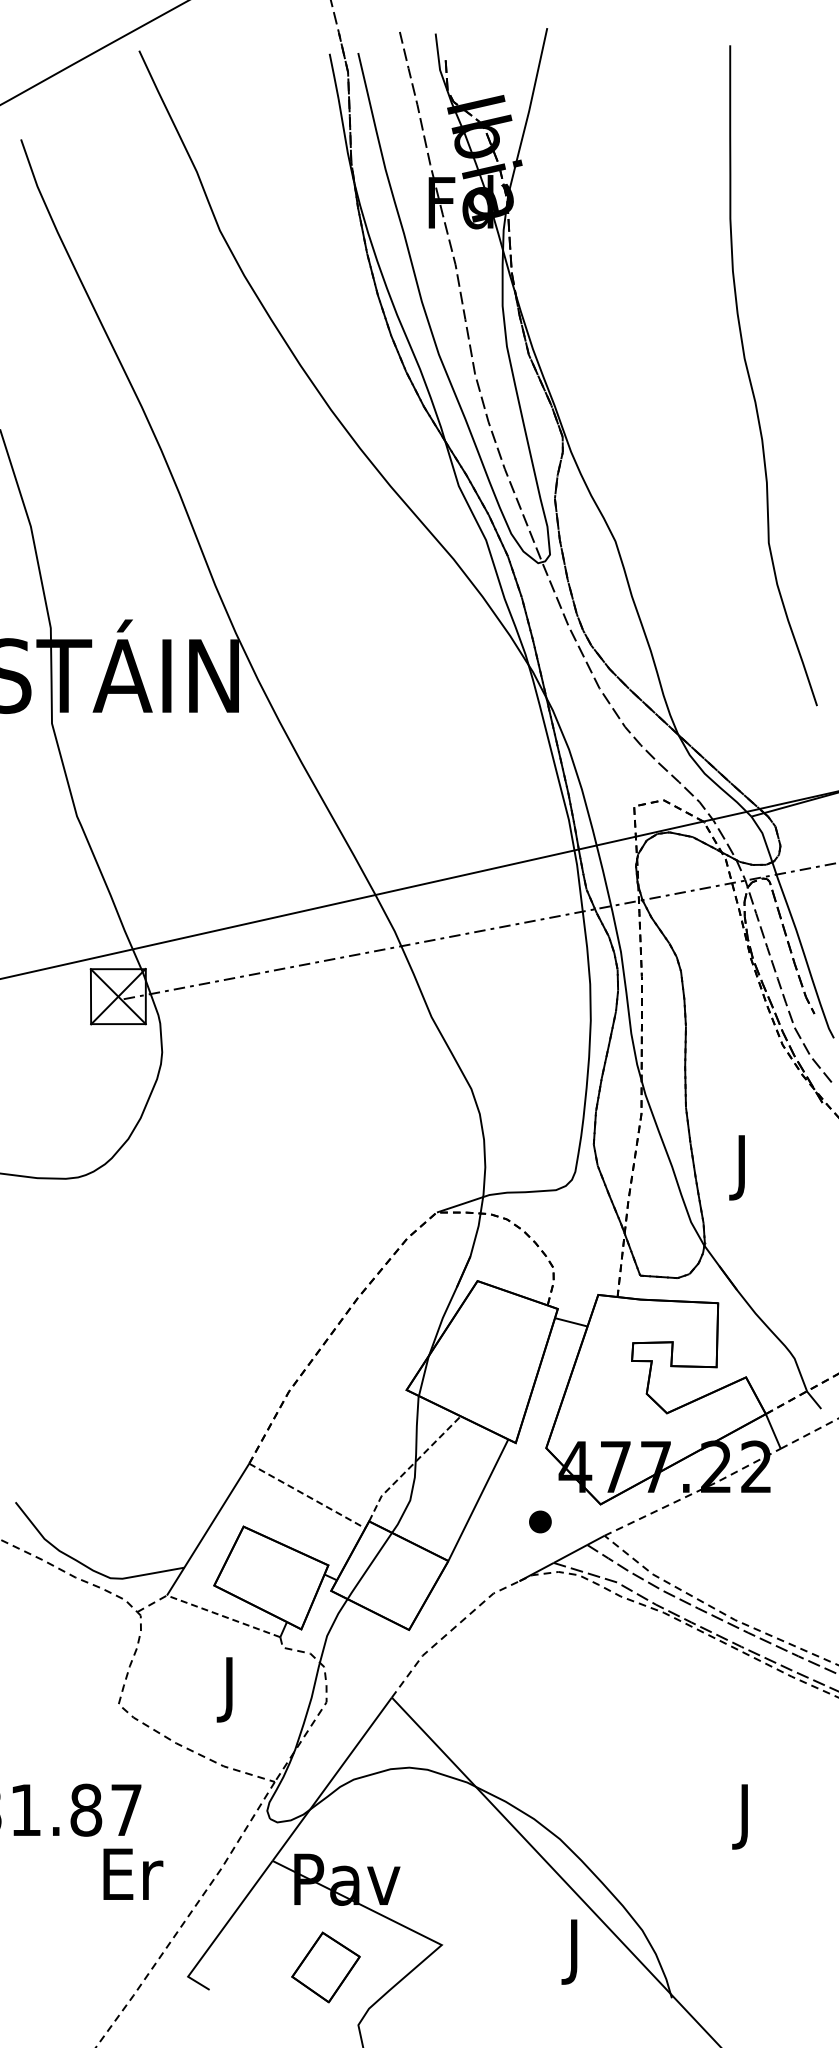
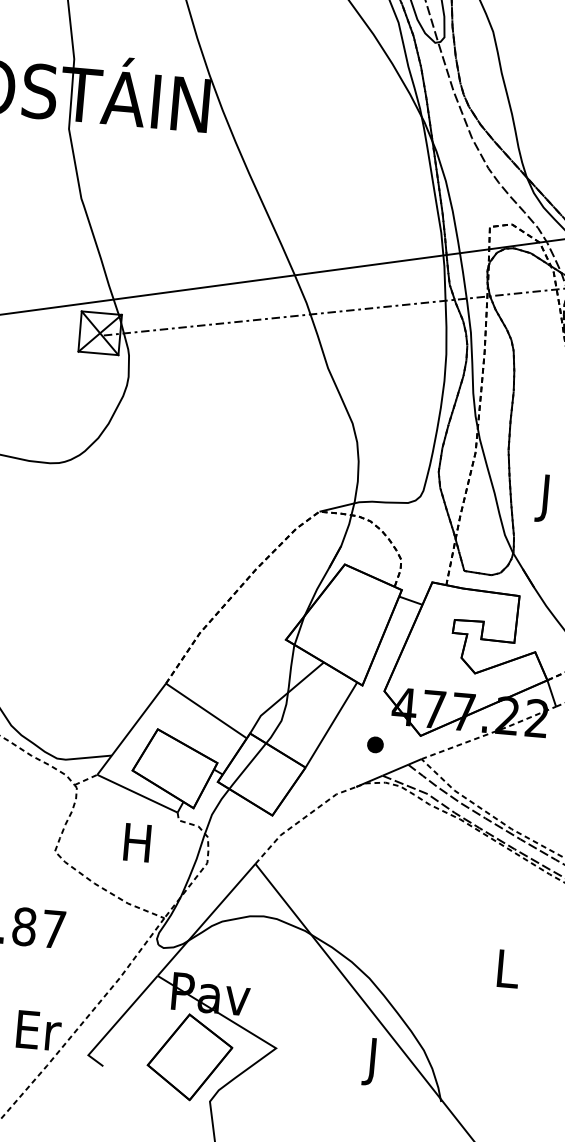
line: (411, 1466) -> (284, 696), dashed -> solid
line: (307, 1496) -> (206, 711), dashed -> solid
line: (223, 1616) -> (137, 793), dashed -> solid
text: (229, 1689) -> (137, 847), J -> H
text: (746, 1816) -> (507, 973), J -> L
text: (133, 1873) -> (39, 1030), moved
part: (325, 1967) -> (189, 1057), size x1.67

